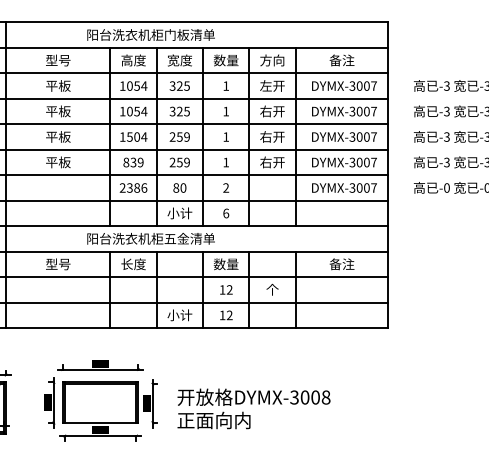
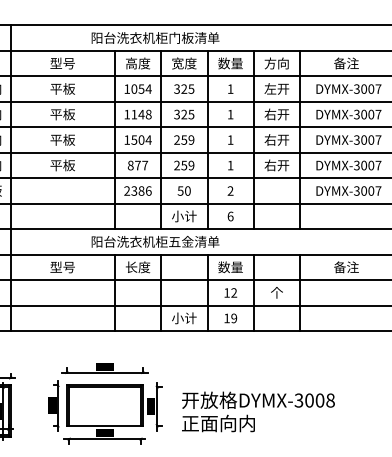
text: (137, 111) -> (141, 114), 1054 -> 1148
text: (136, 162) -> (140, 165), 839 -> 877
text: (176, 187) -> (180, 190), 80 -> 50
text: (229, 315) -> (233, 318), 12 -> 19

